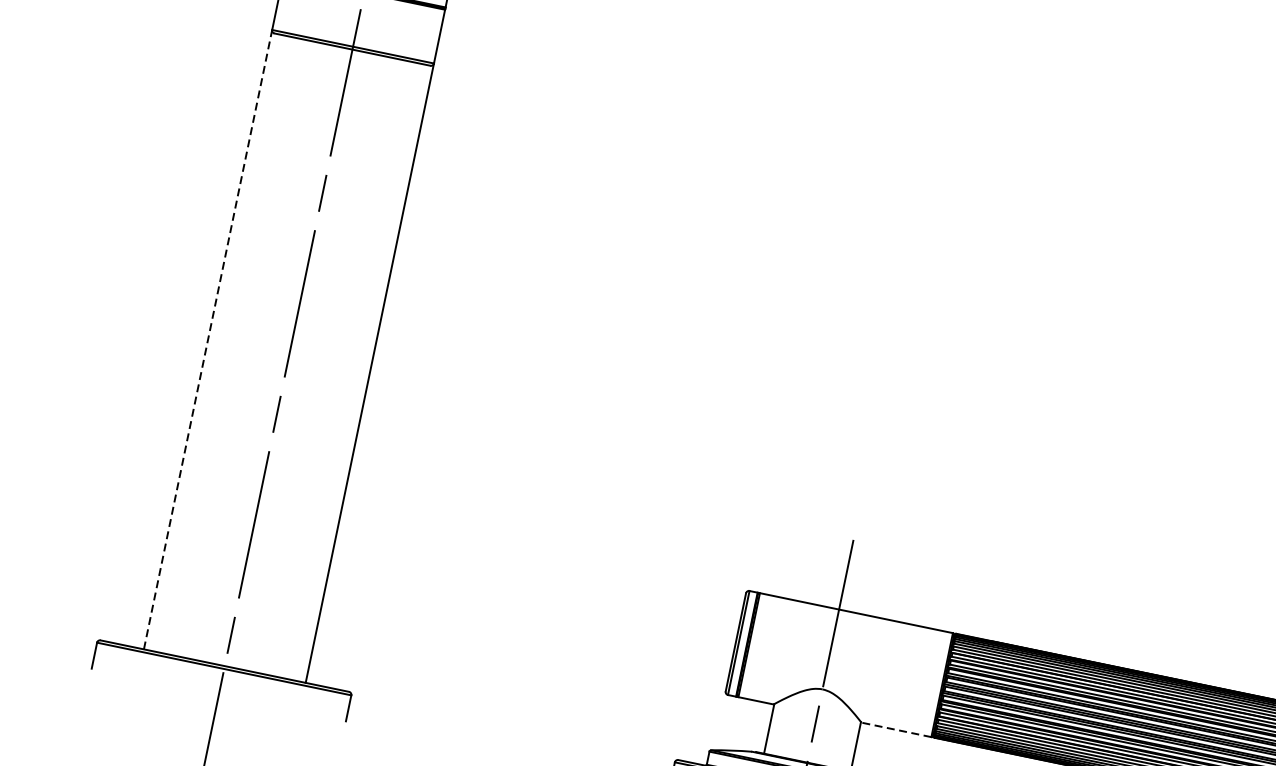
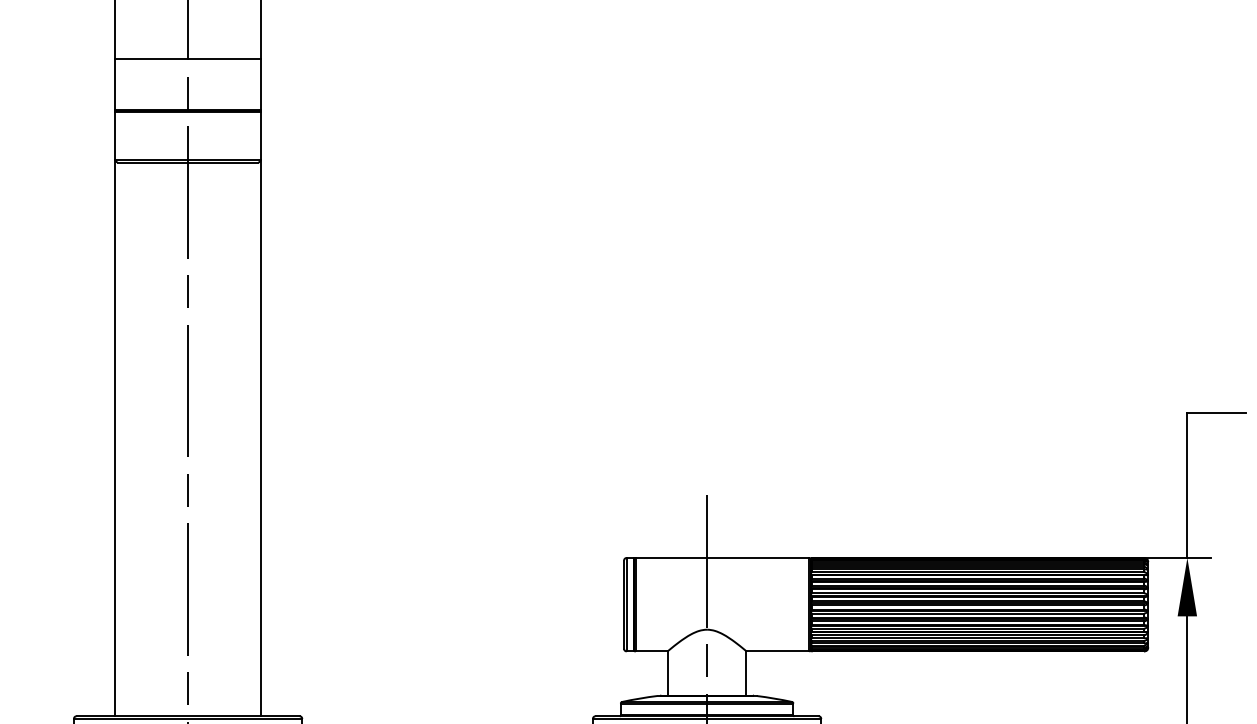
line: (208, 339) -> (115, 437), dashed -> solid
line: (895, 729) -> (777, 651), dashed -> solid

